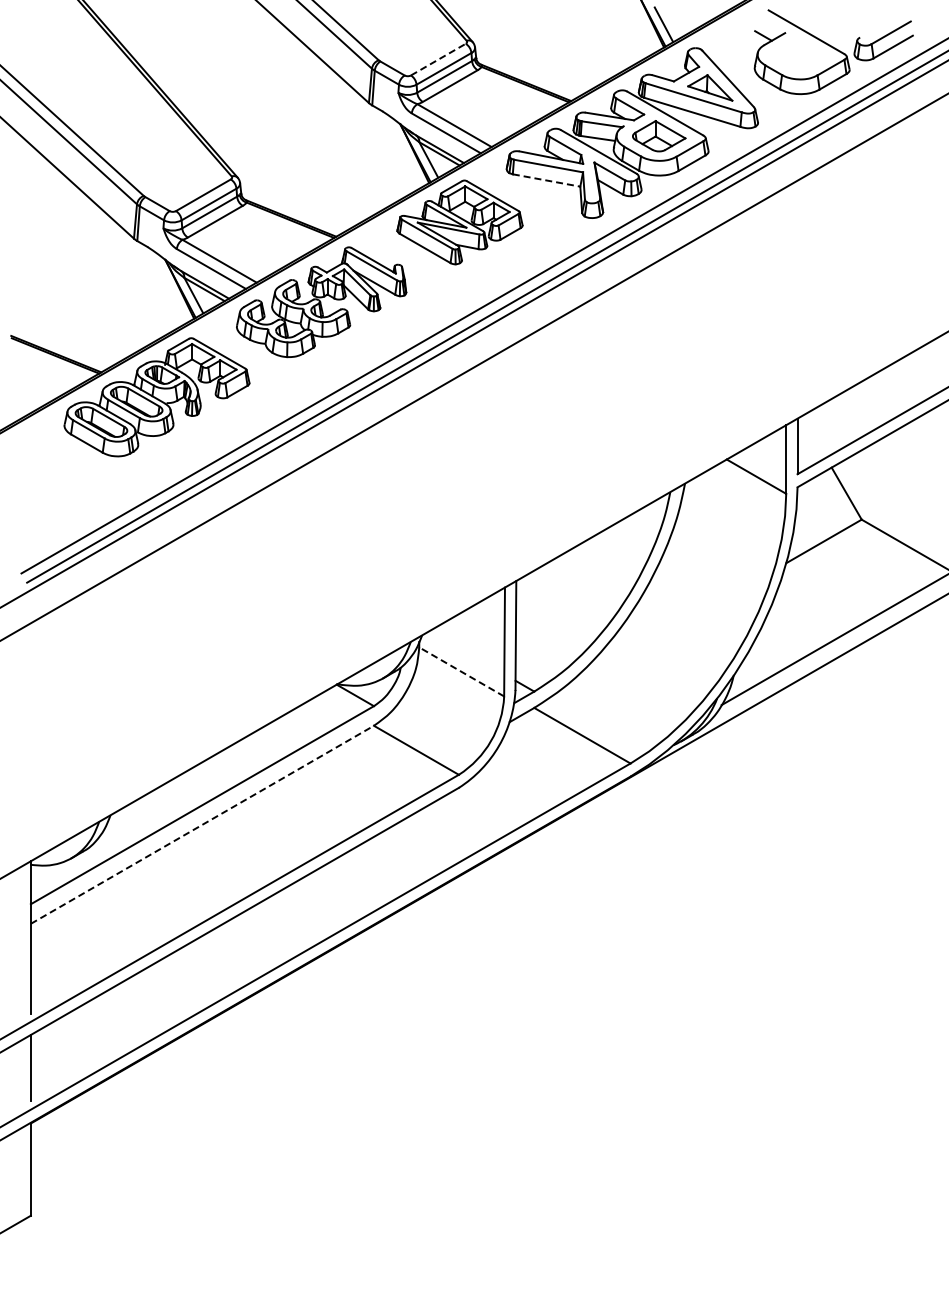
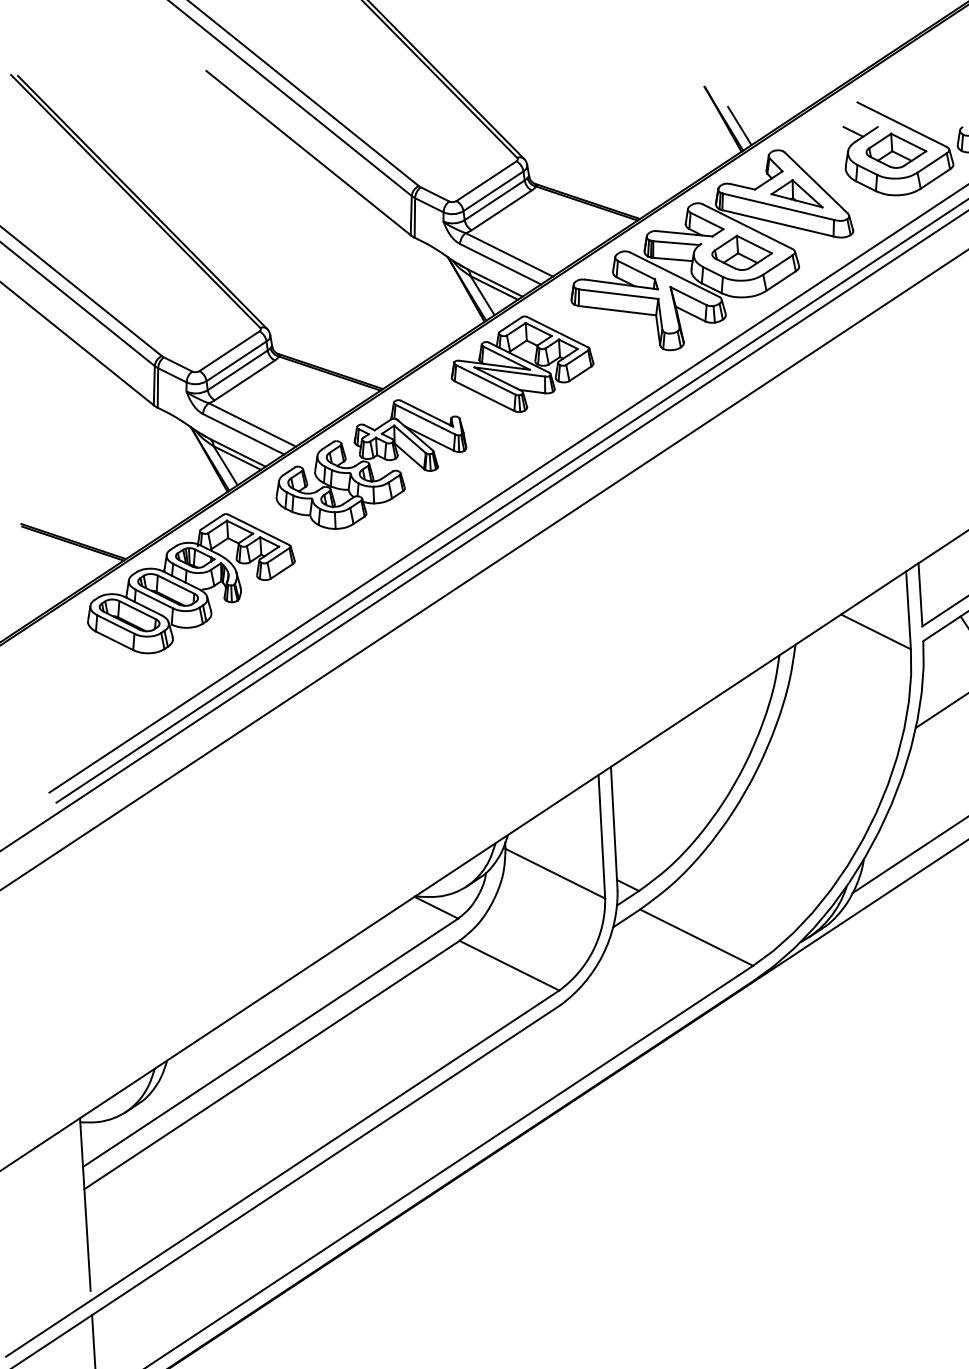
part: (800, 54) -> (896, 150), added
line: (438, 59) -> (486, 181), dashed -> solid
line: (547, 180) -> (618, 310), dashed -> solid
line: (461, 671) -> (555, 873), dashed -> solid
line: (202, 824) -> (272, 1064), dashed -> solid

